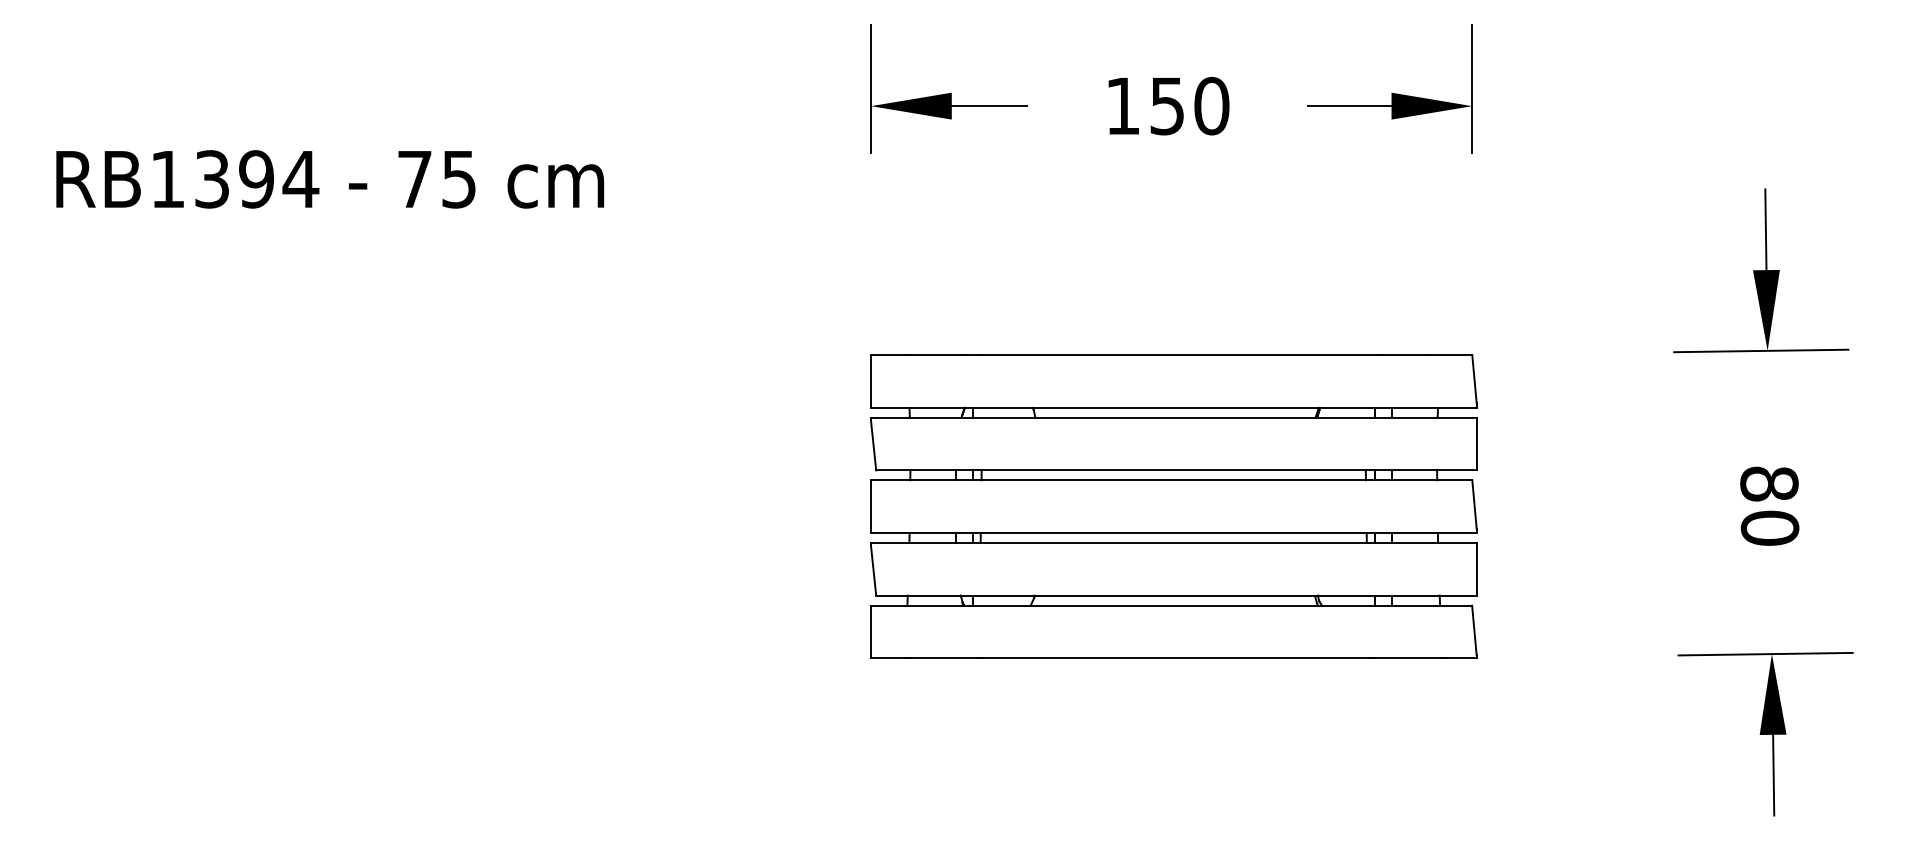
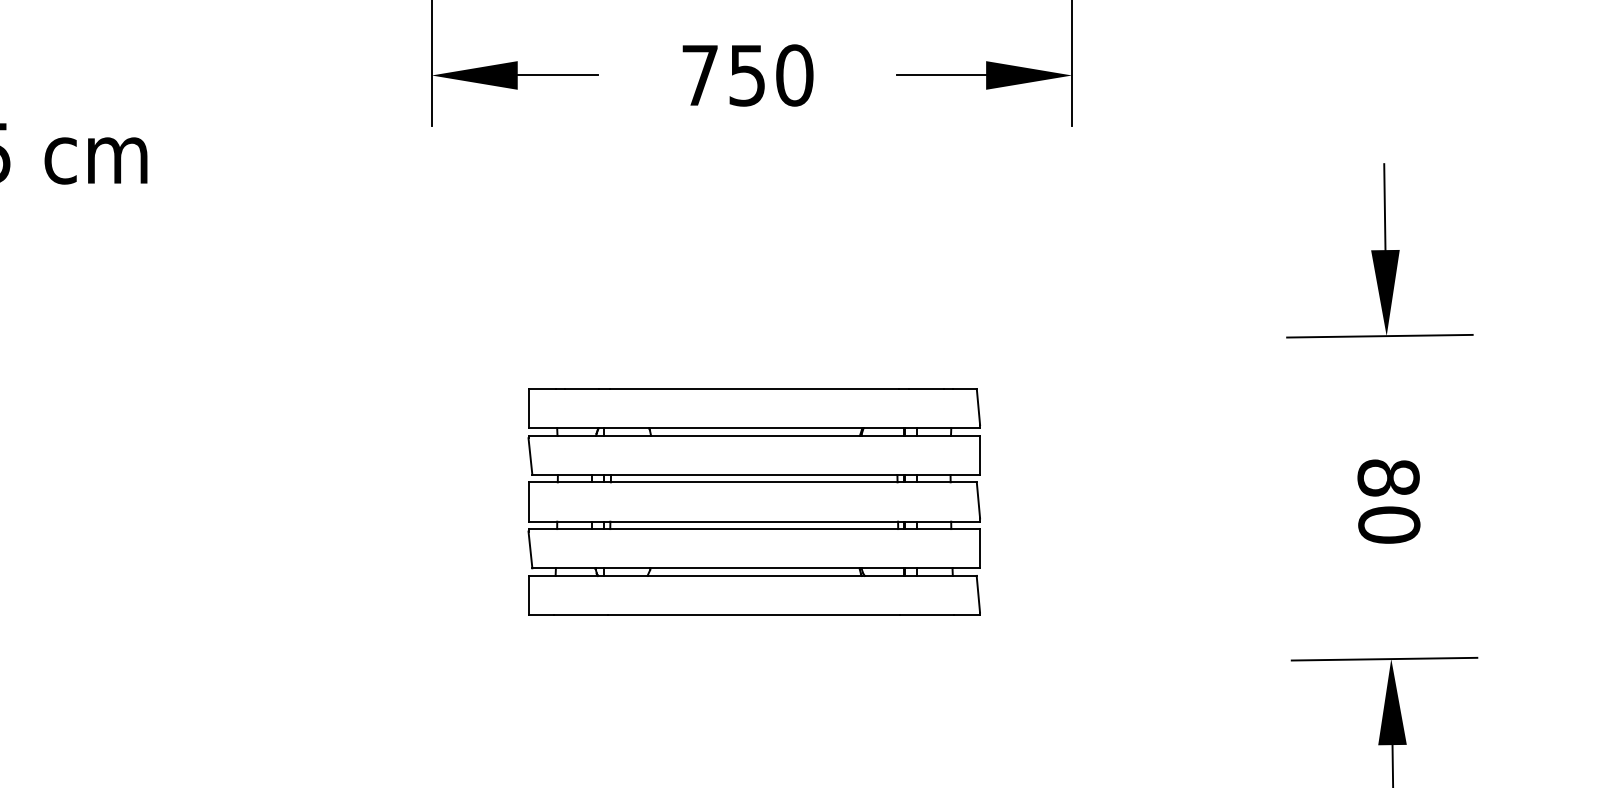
text: (1122, 106) -> (699, 75), 150 -> 750
part: (1173, 506) -> (753, 501), size x0.7

